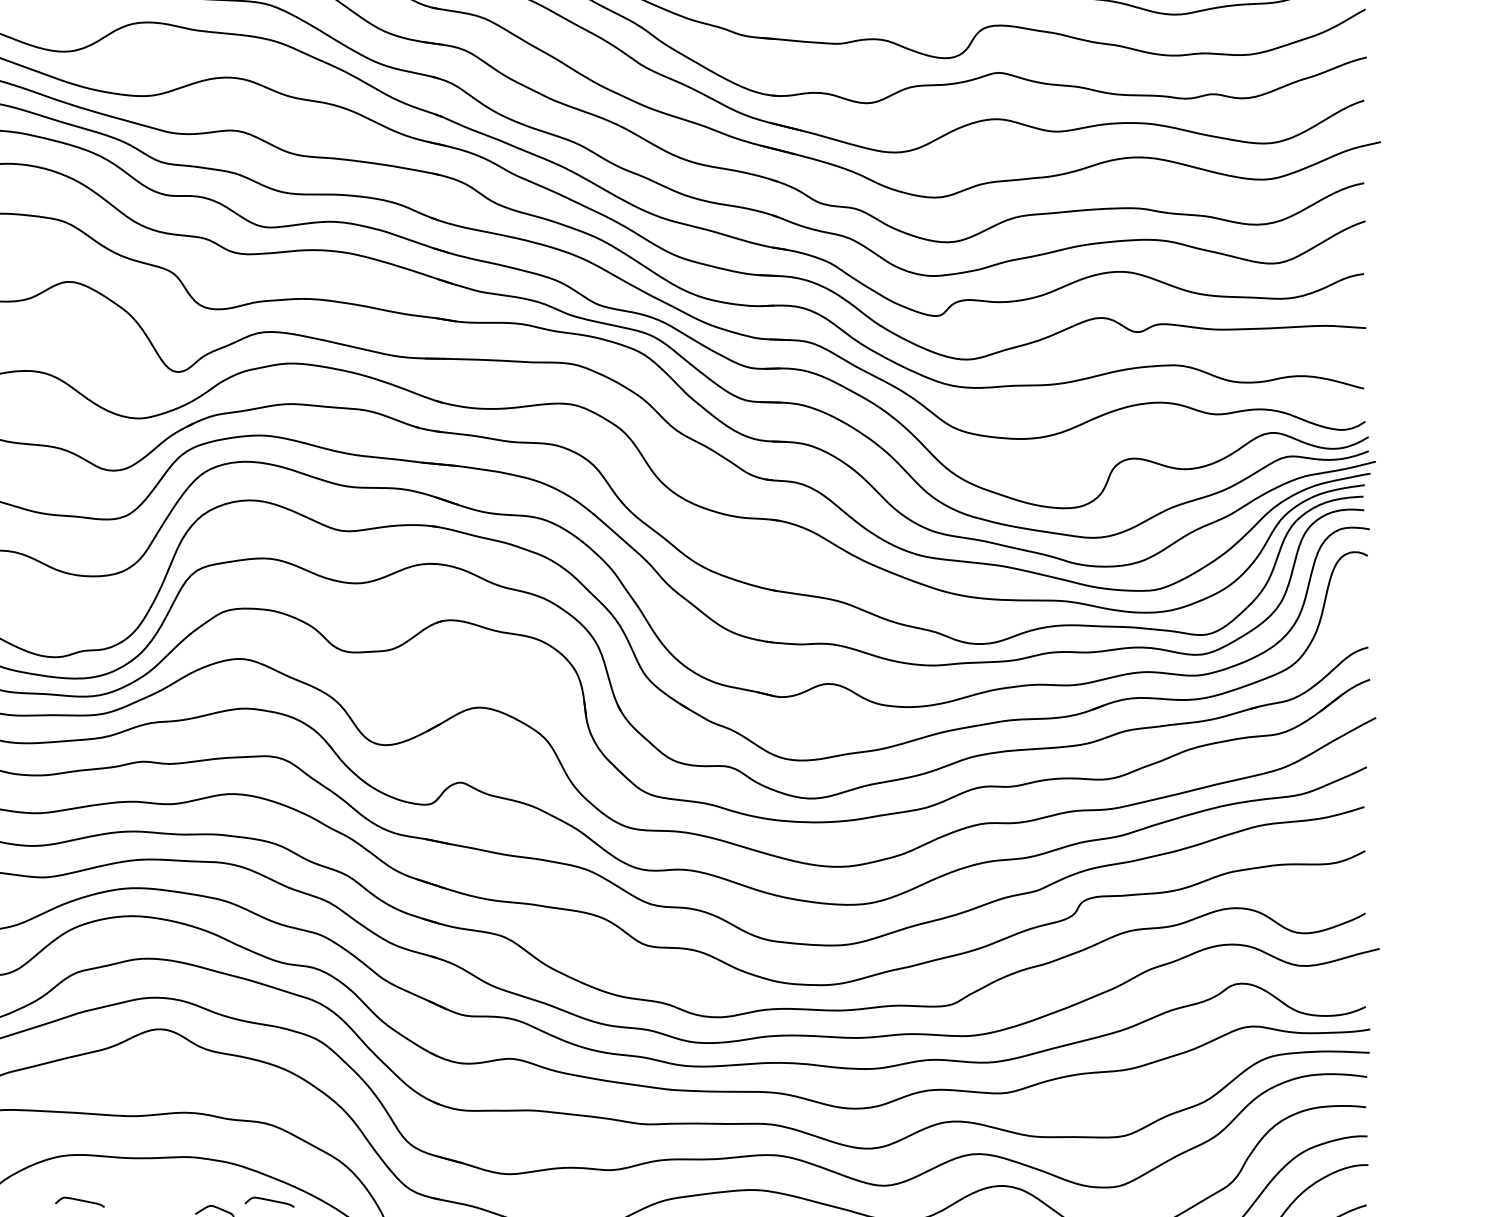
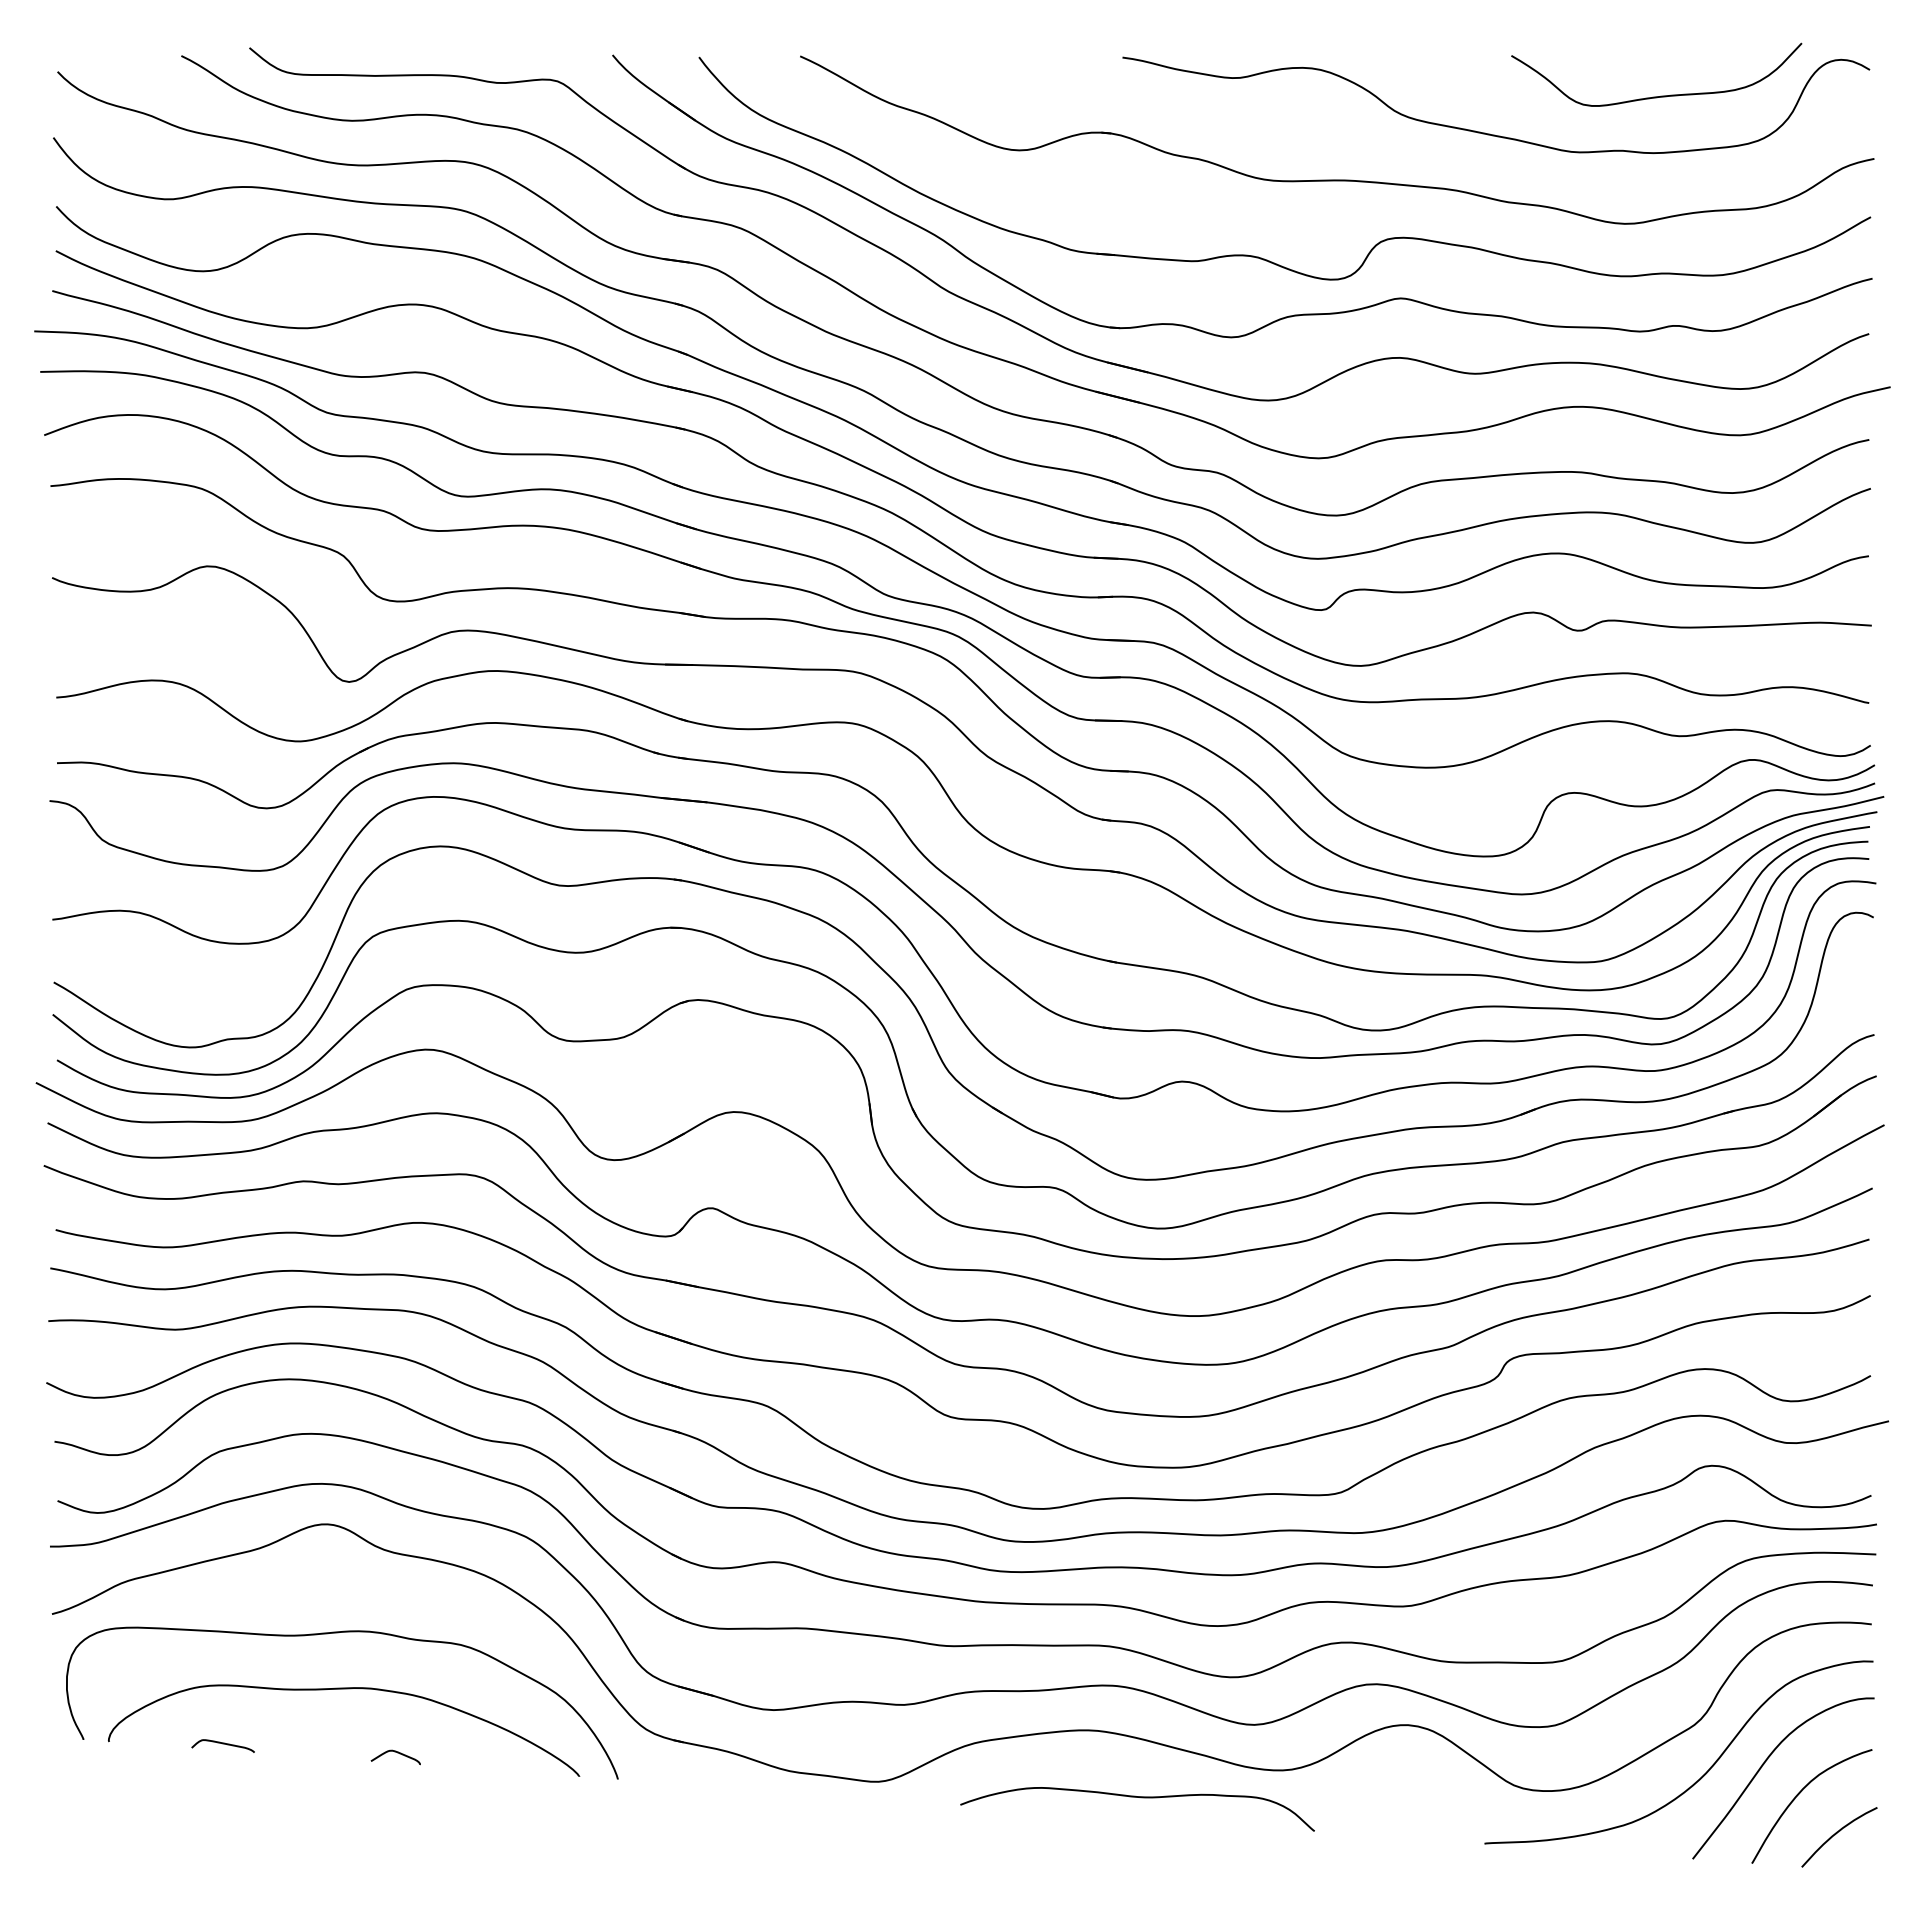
curve: (269, 1201) -> (465, 1744), removed

